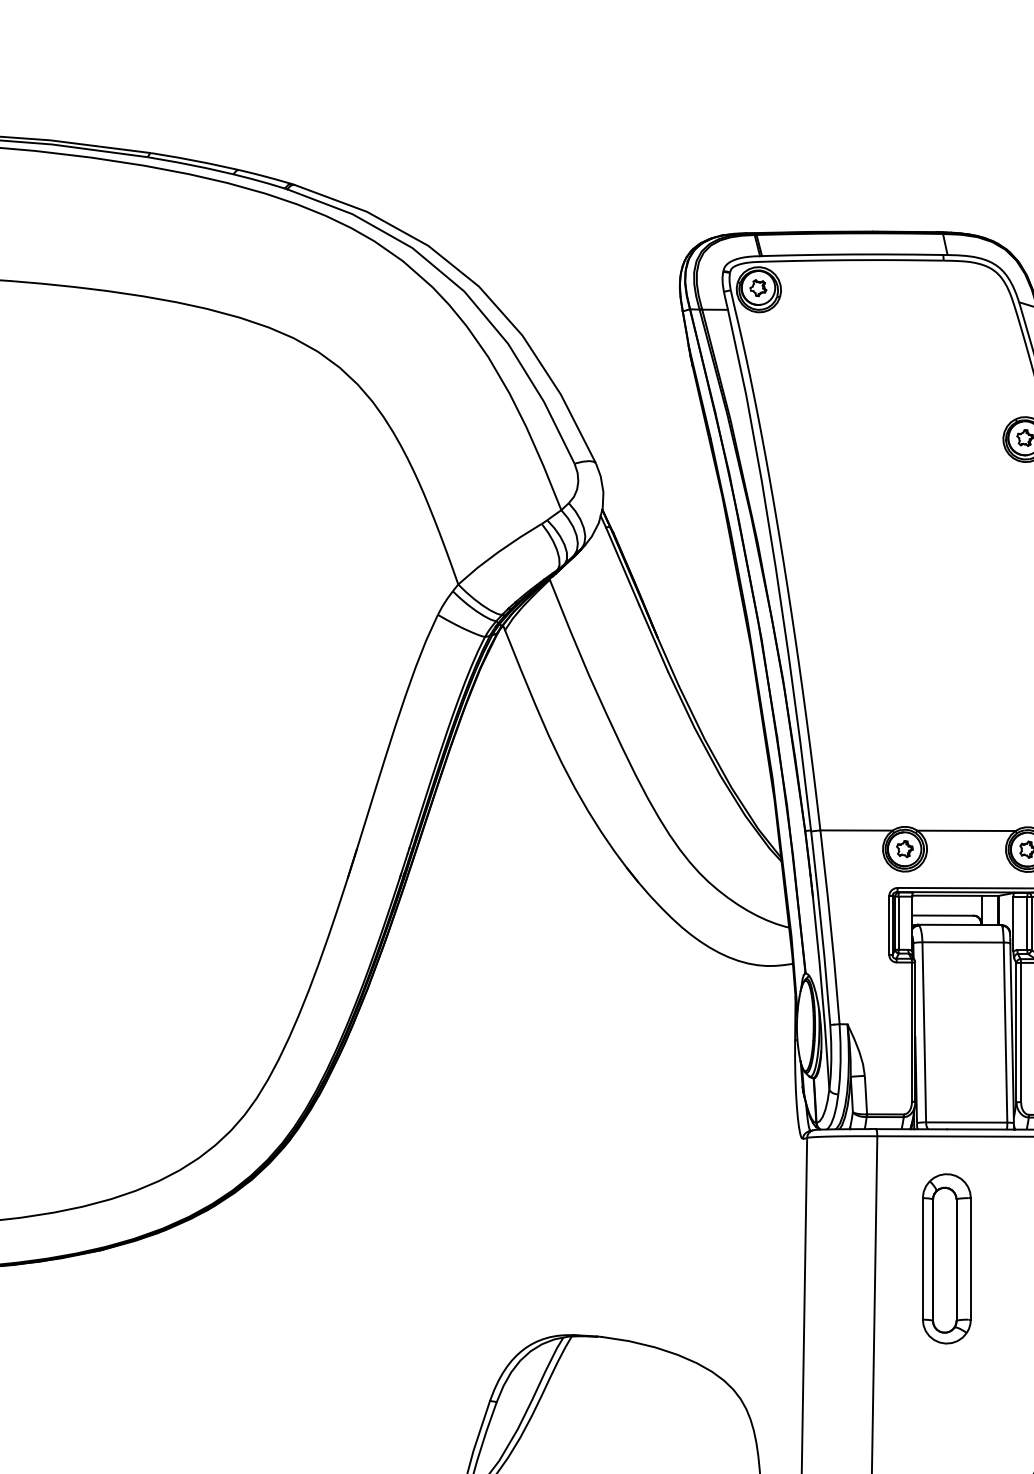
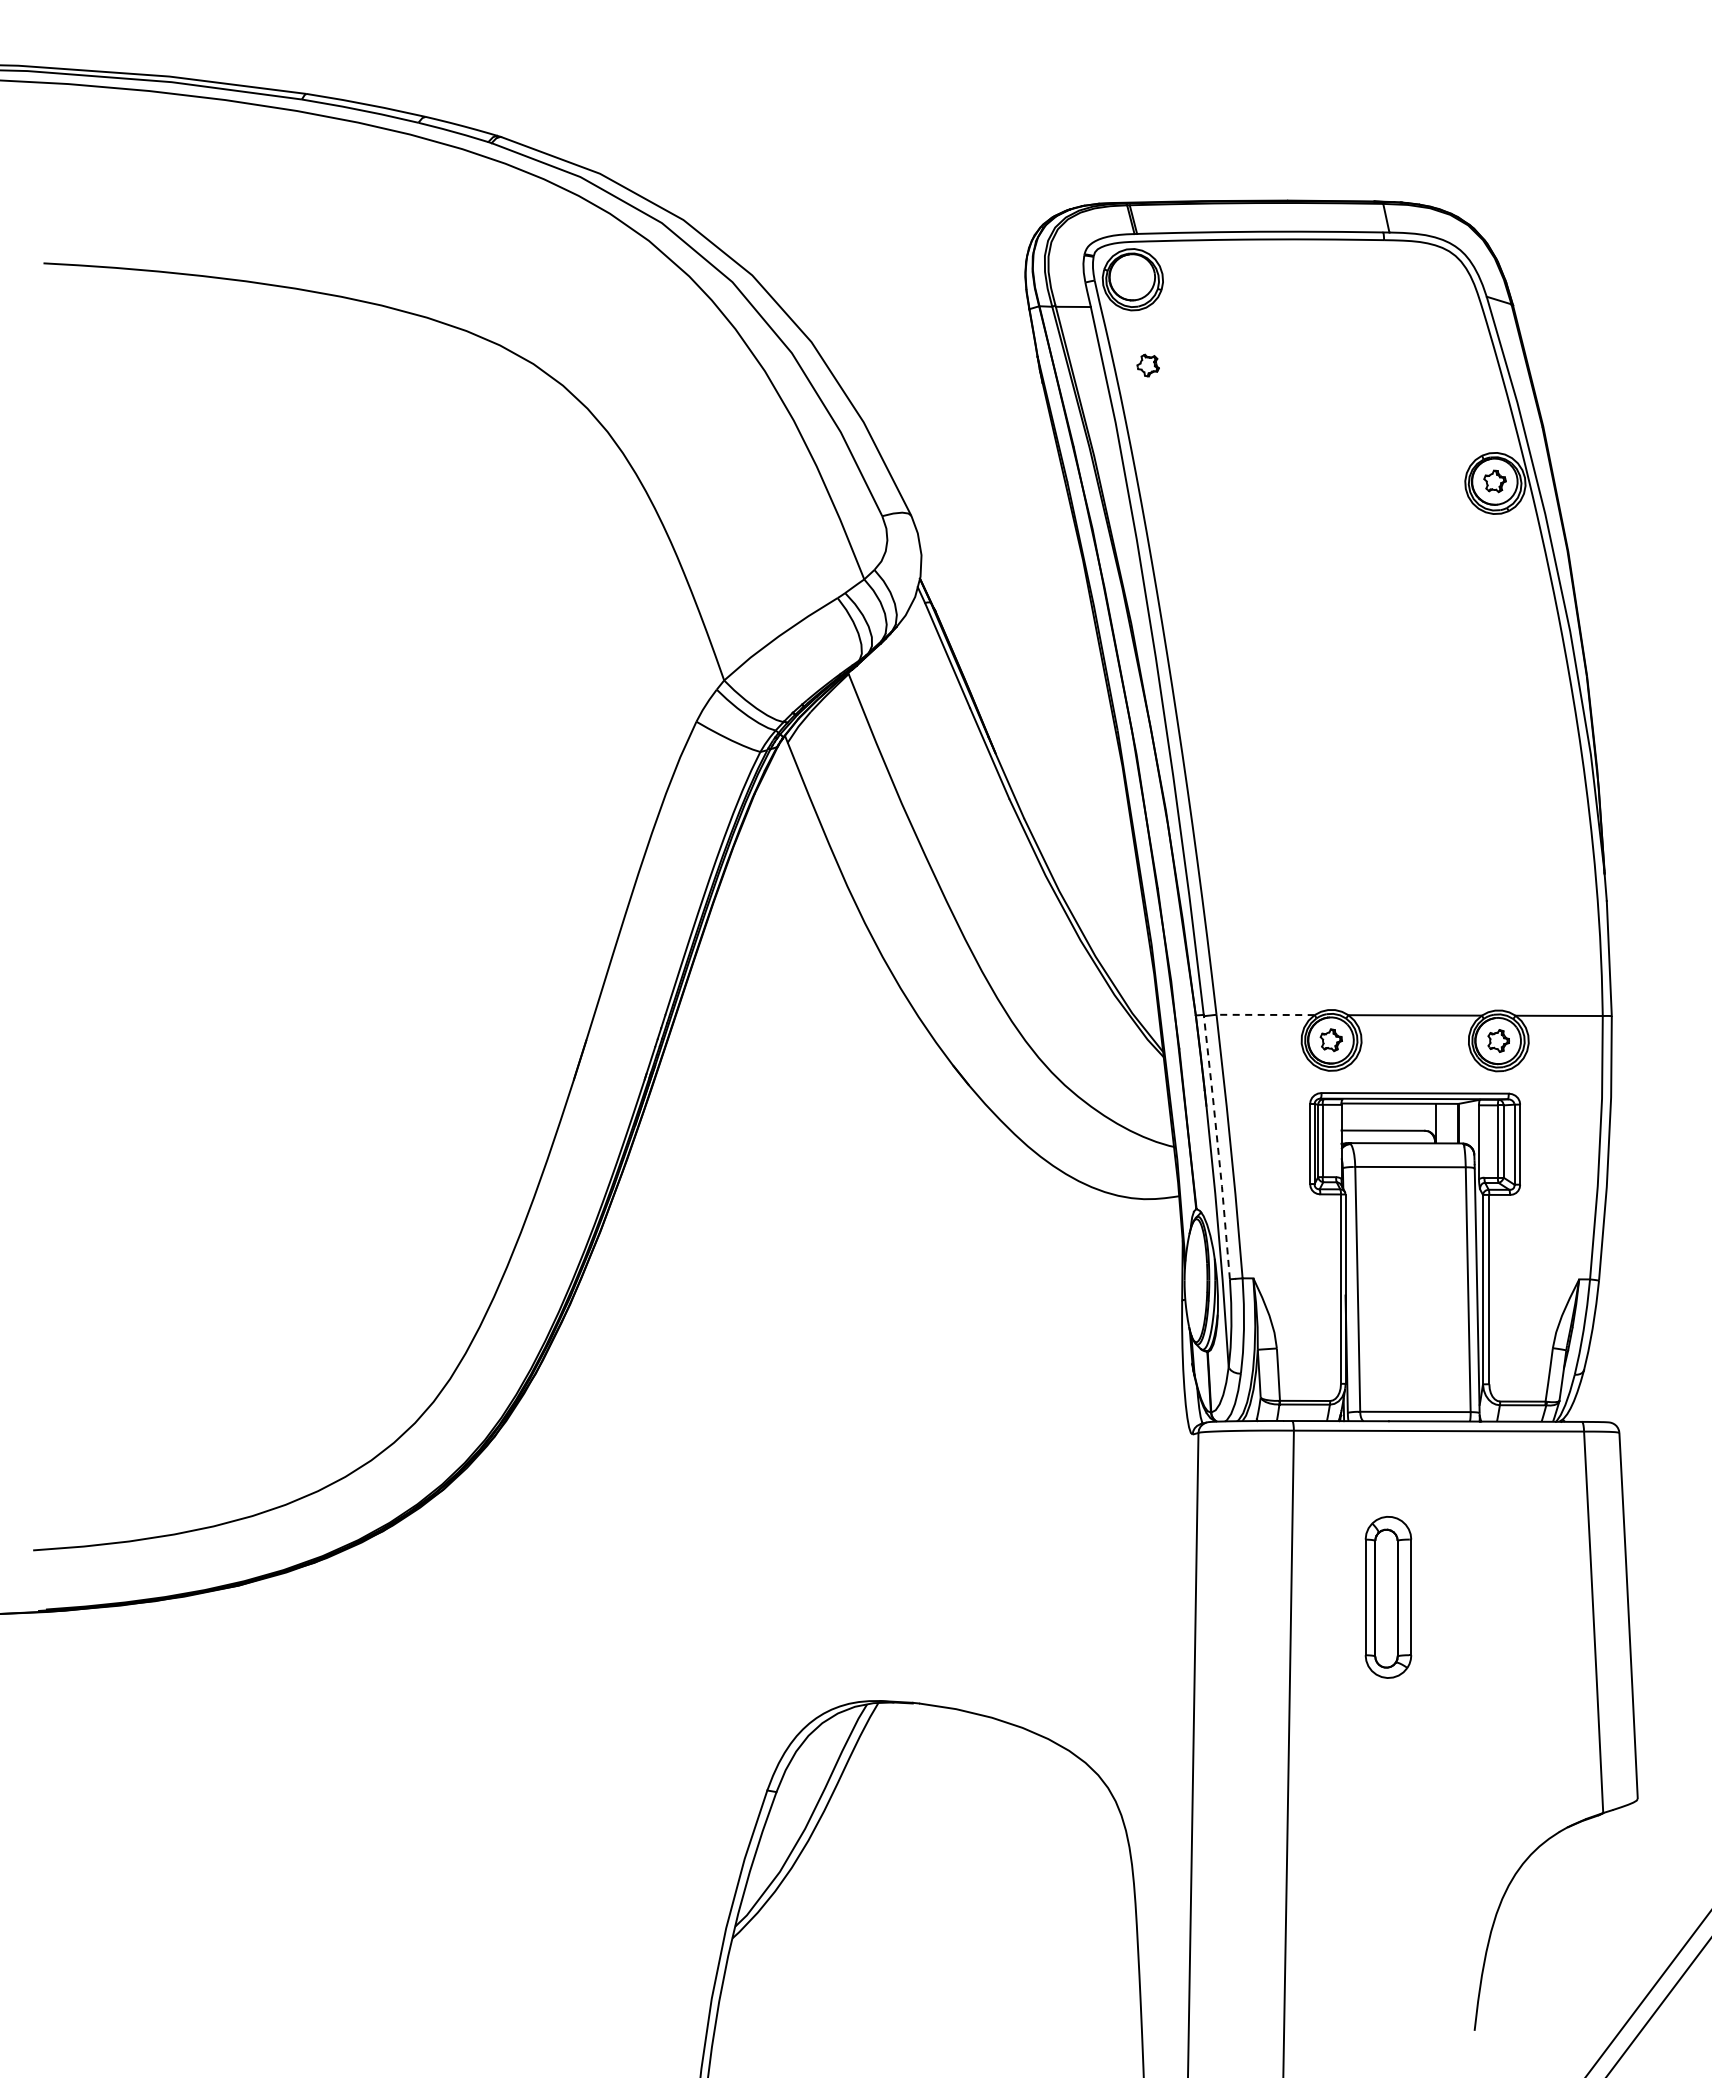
part: (757, 288) -> (1147, 365), moved
line: (856, 830) -> (1265, 1014), solid -> dashed
line: (821, 928) -> (1217, 1147), solid -> dashed
part: (946, 1258) -> (1388, 1597), size x0.7

